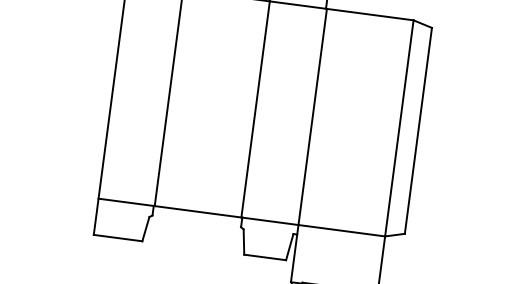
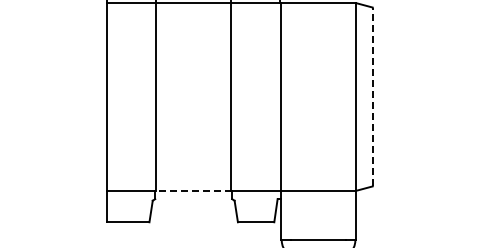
line: (418, 130) -> (372, 96), solid -> dashed
line: (197, 211) -> (193, 190), solid -> dashed

